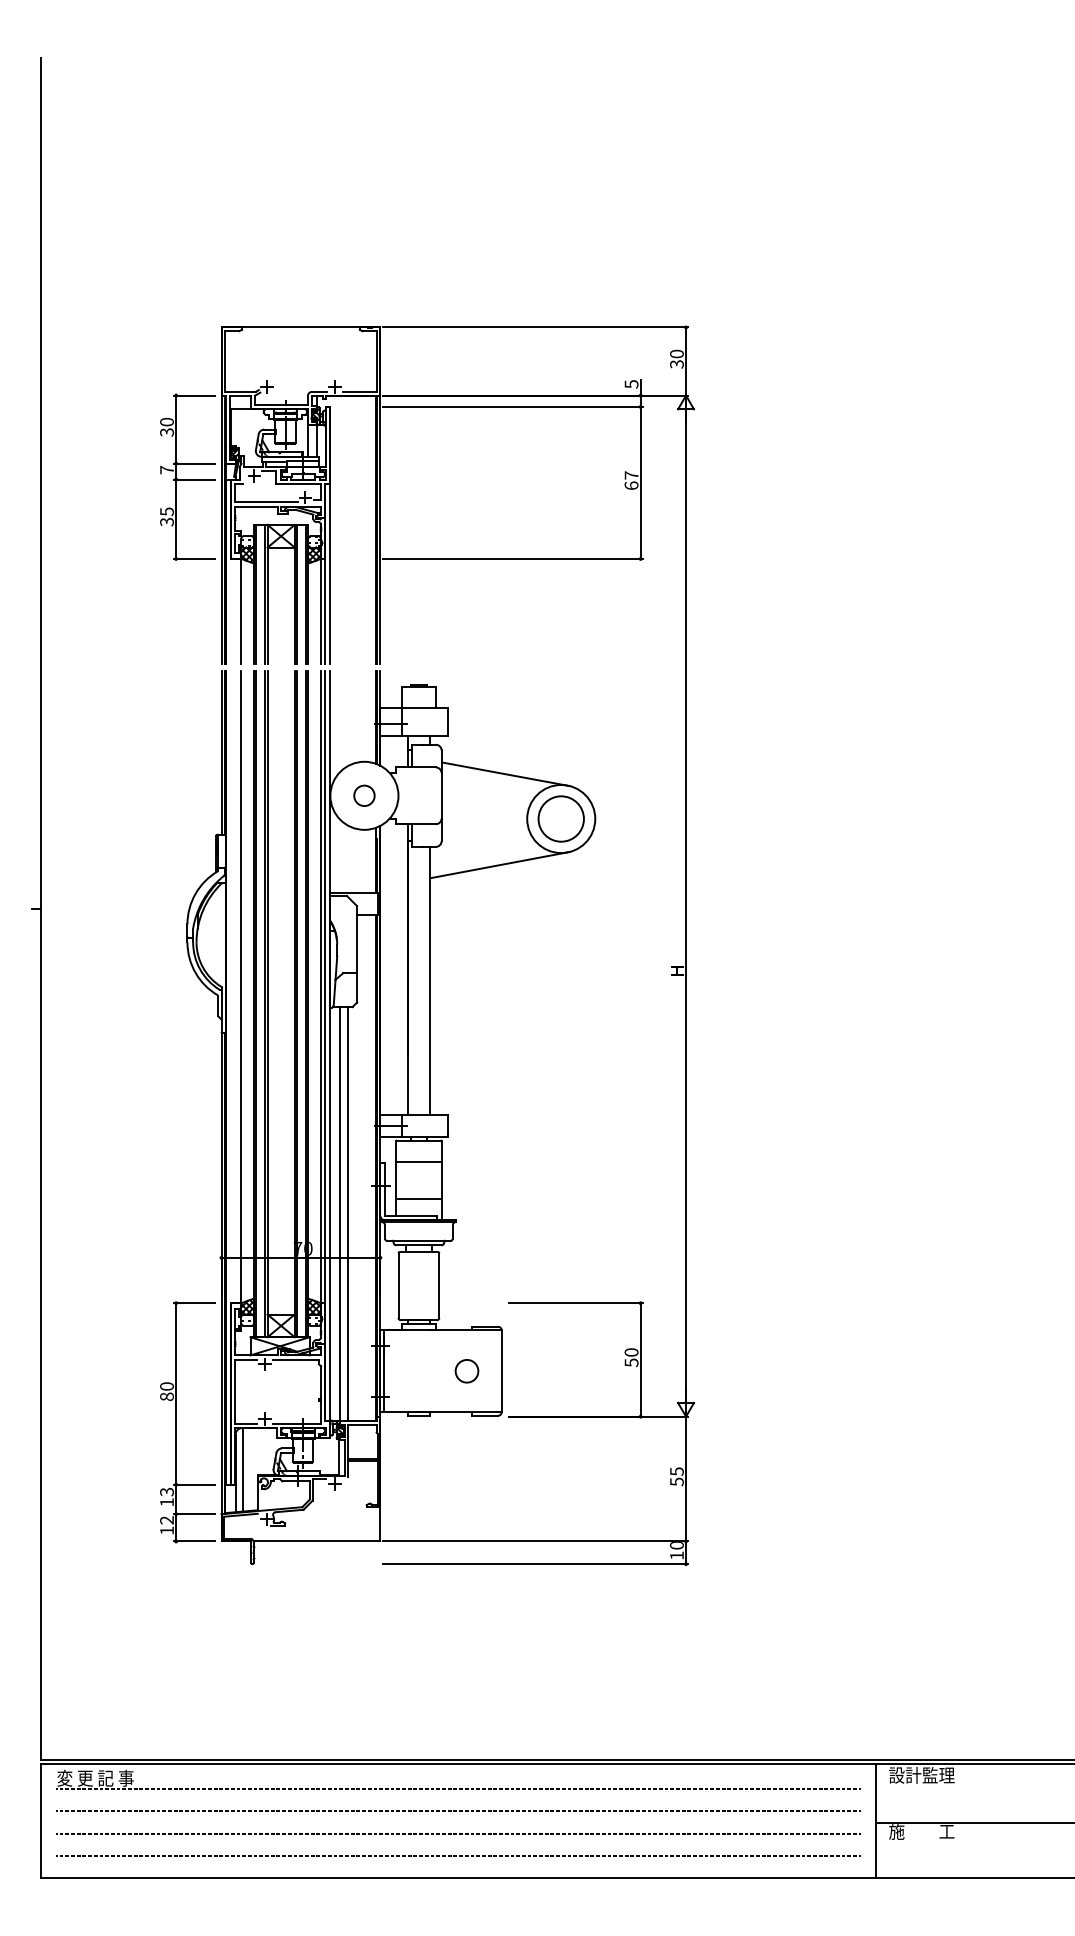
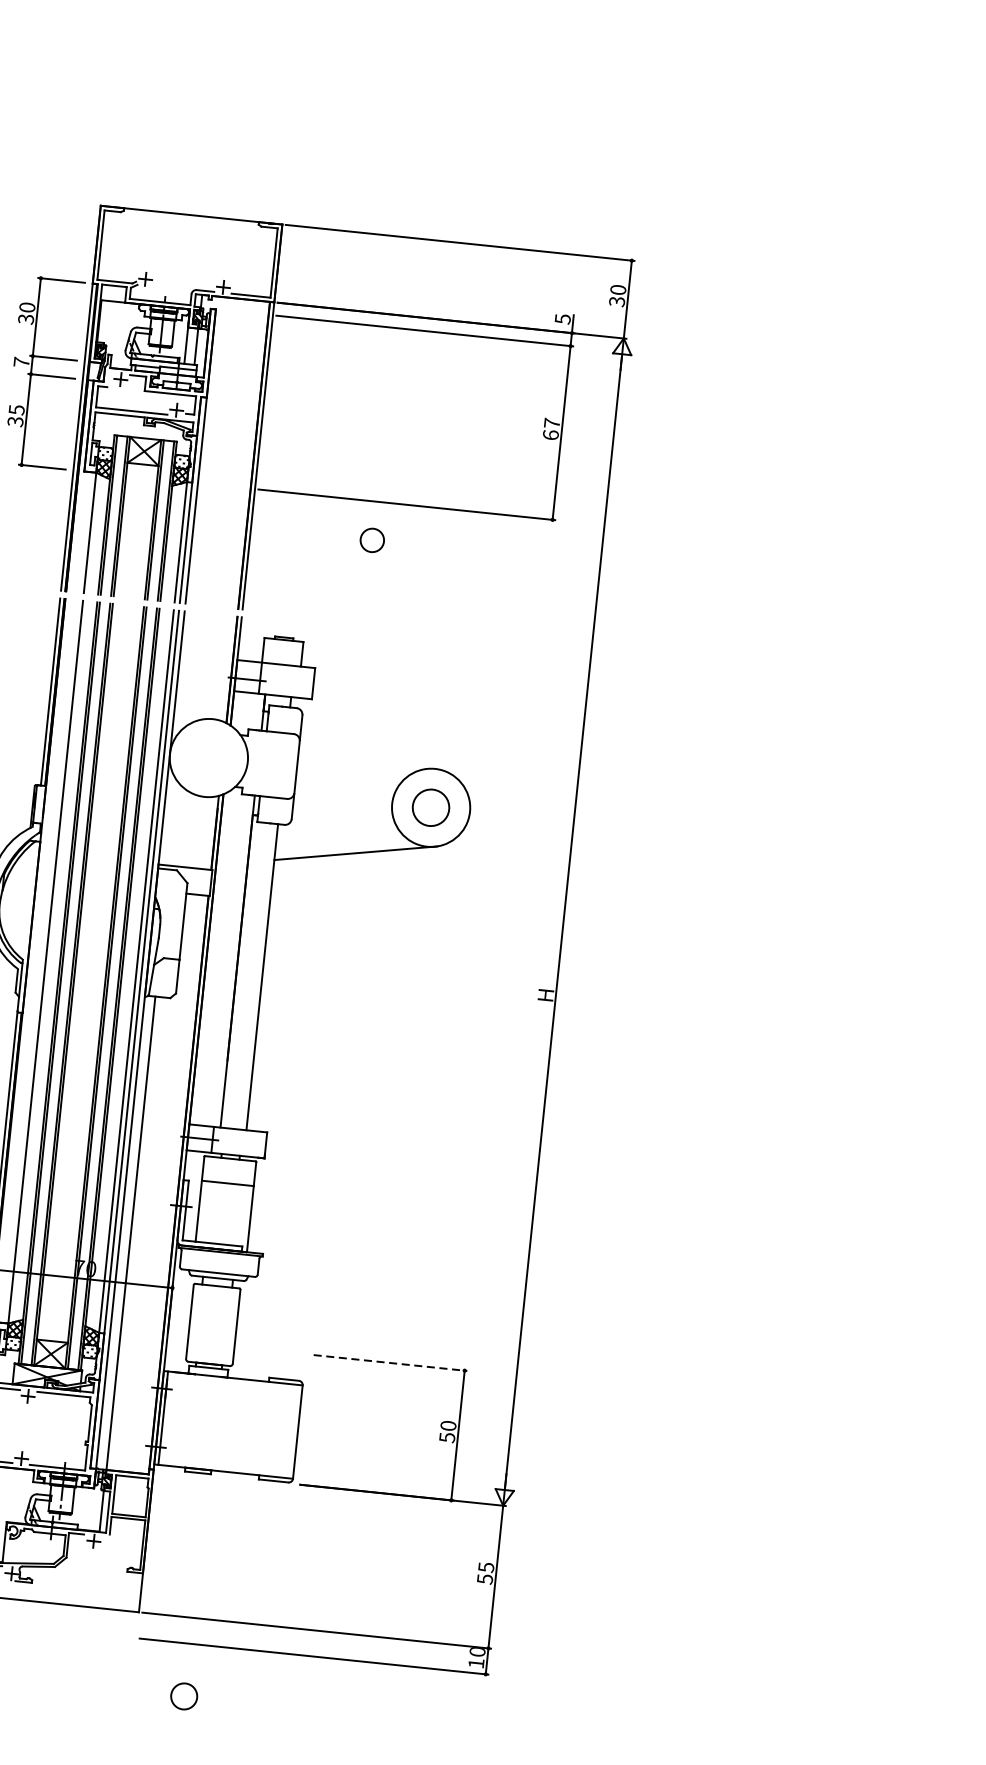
line: (505, 774) -> (372, 750), removed
circle: (364, 795) -> (372, 540), moved
circle: (560, 818) -> (430, 807), size x0.7
line: (418, 1199) -> (222, 1225), removed
line: (348, 1214) -> (141, 1234), removed
line: (576, 1303) -> (391, 1363), solid -> dashed
circle: (466, 1371) -> (183, 1696), moved

